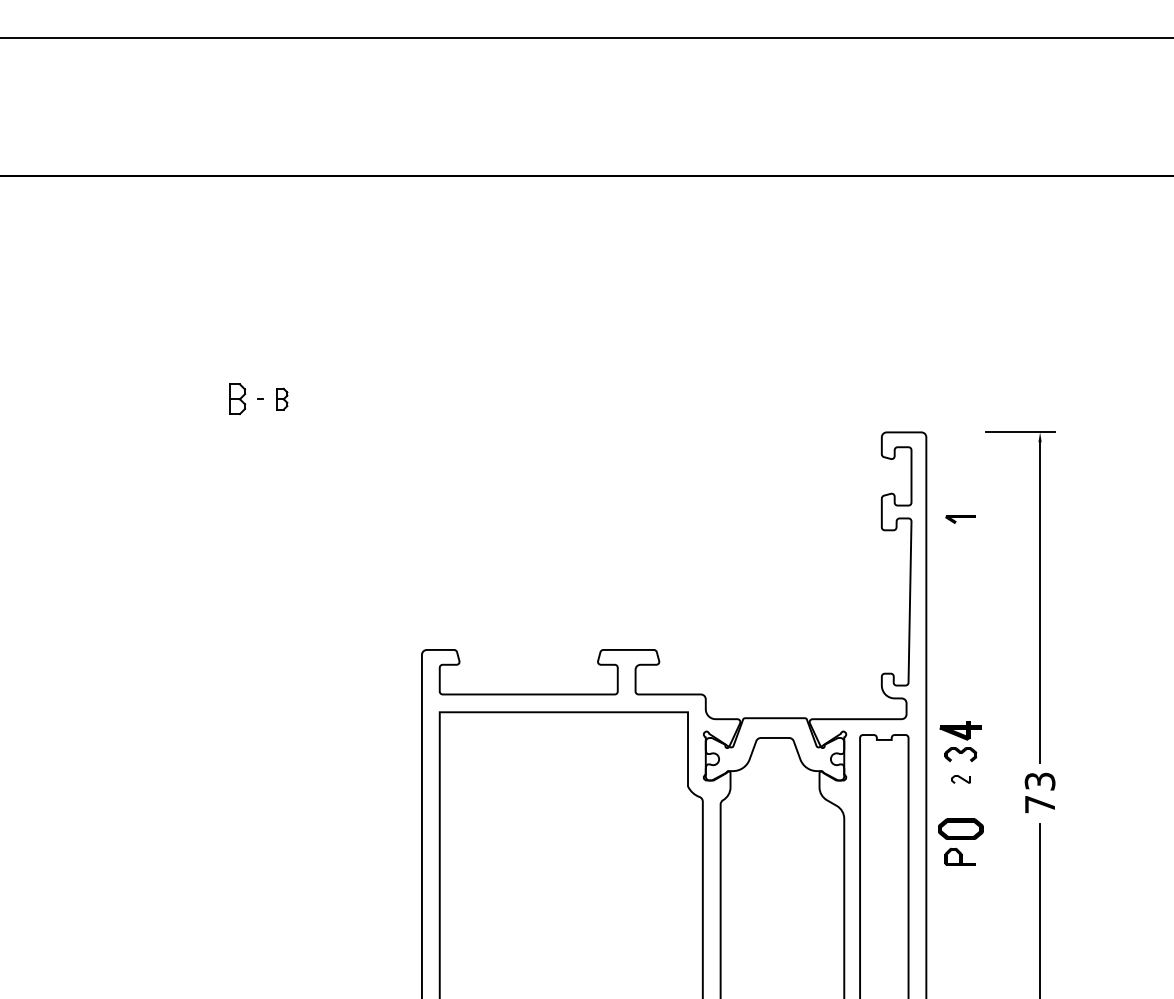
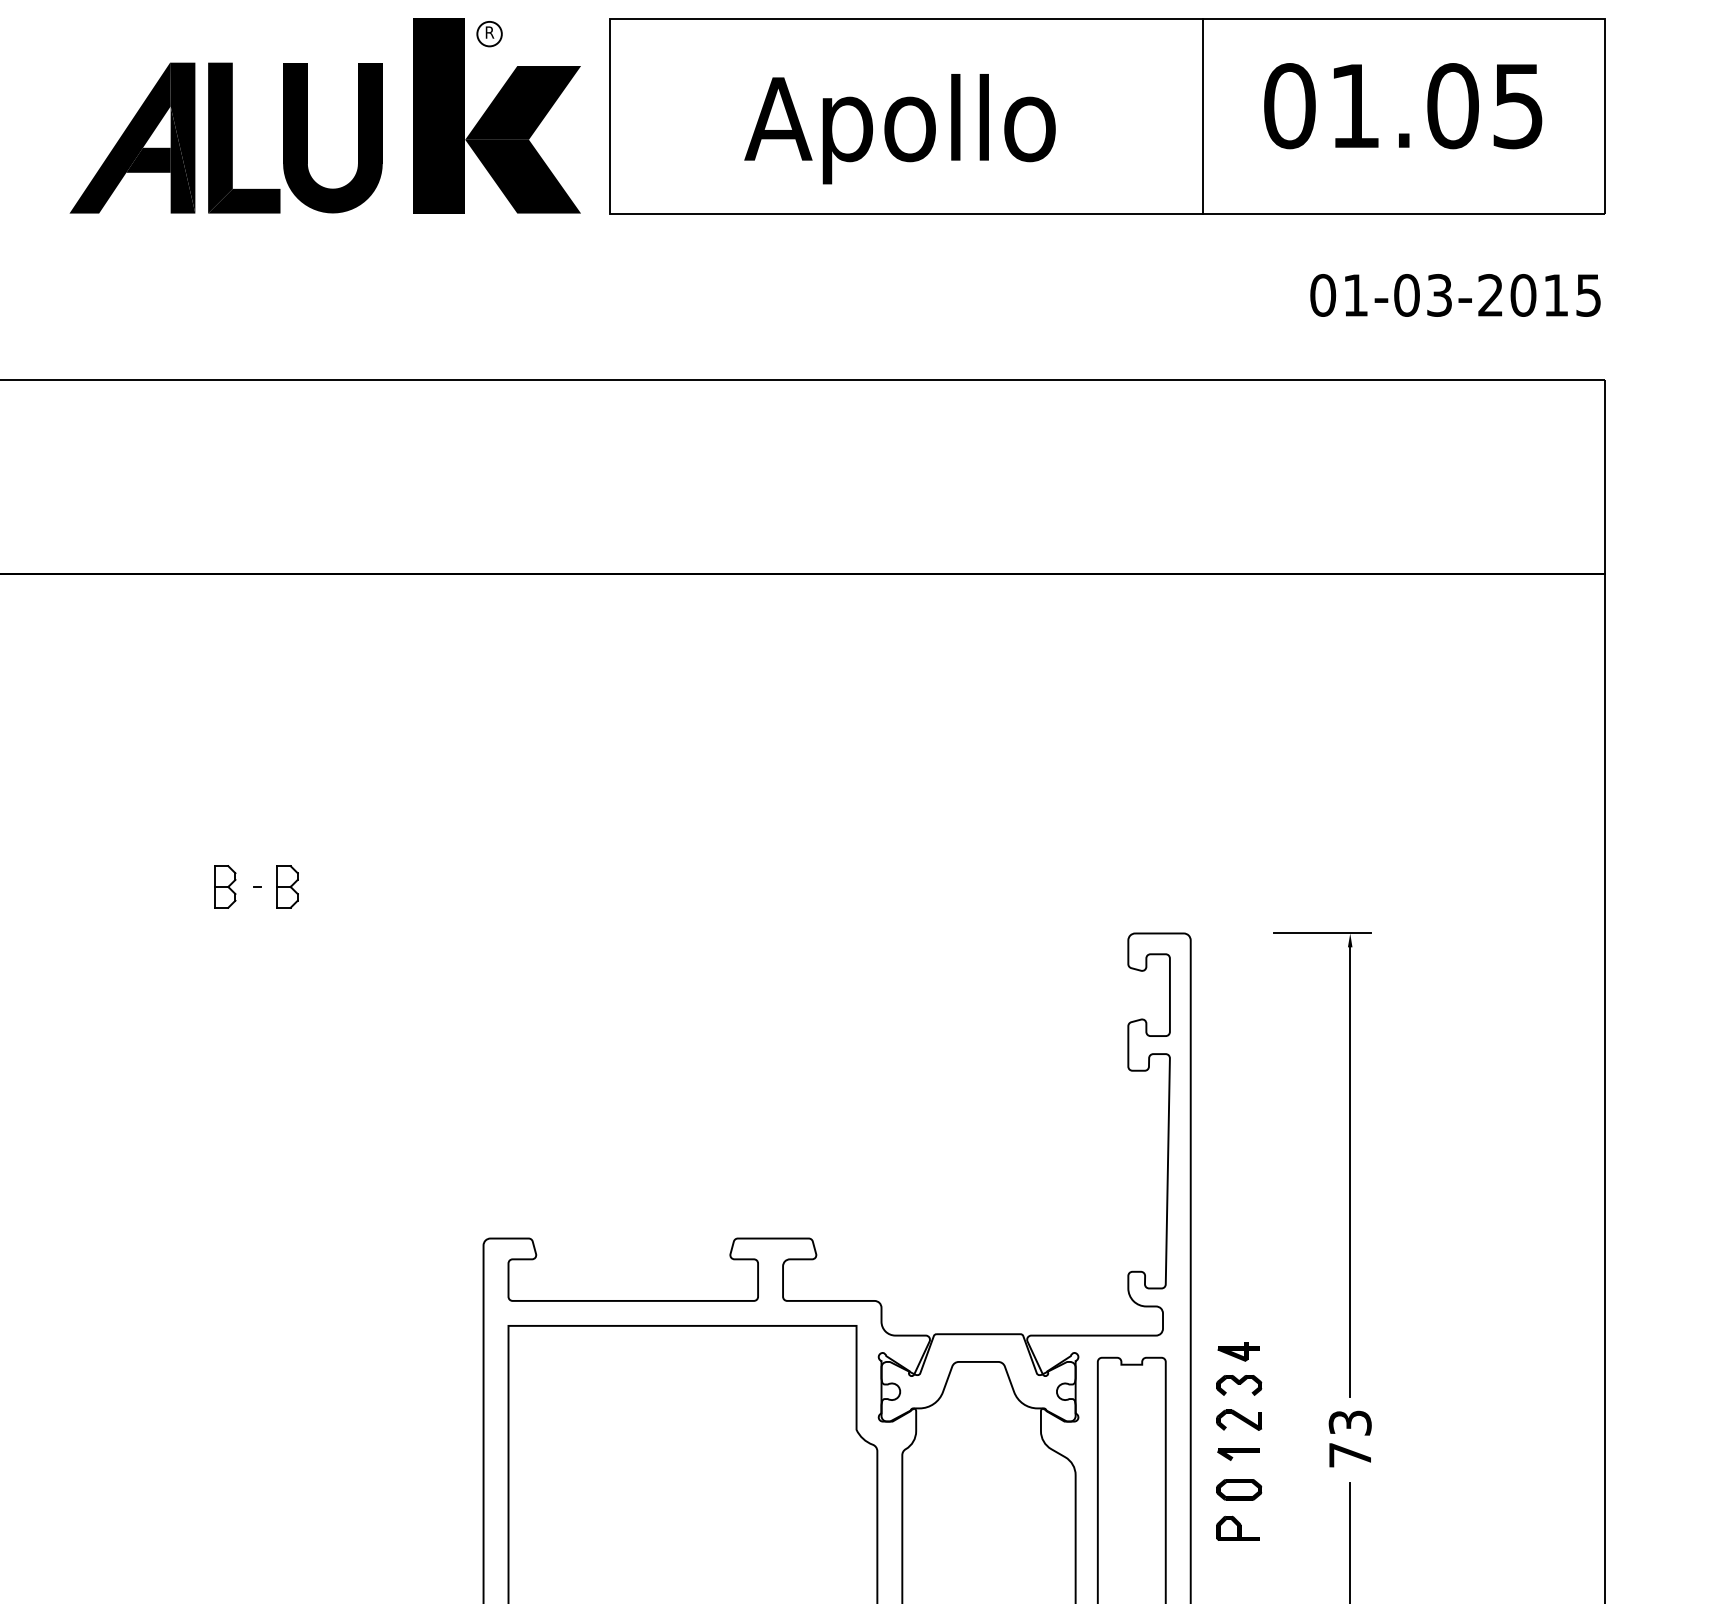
part: (282, 398) -> (287, 886), size x1.43
part: (960, 519) -> (1238, 1454), moved
part: (960, 730) -> (1238, 1351), size x0.71
part: (960, 779) -> (1238, 1419), size x1.67
part: (961, 828) -> (1239, 1489), size x0.71

